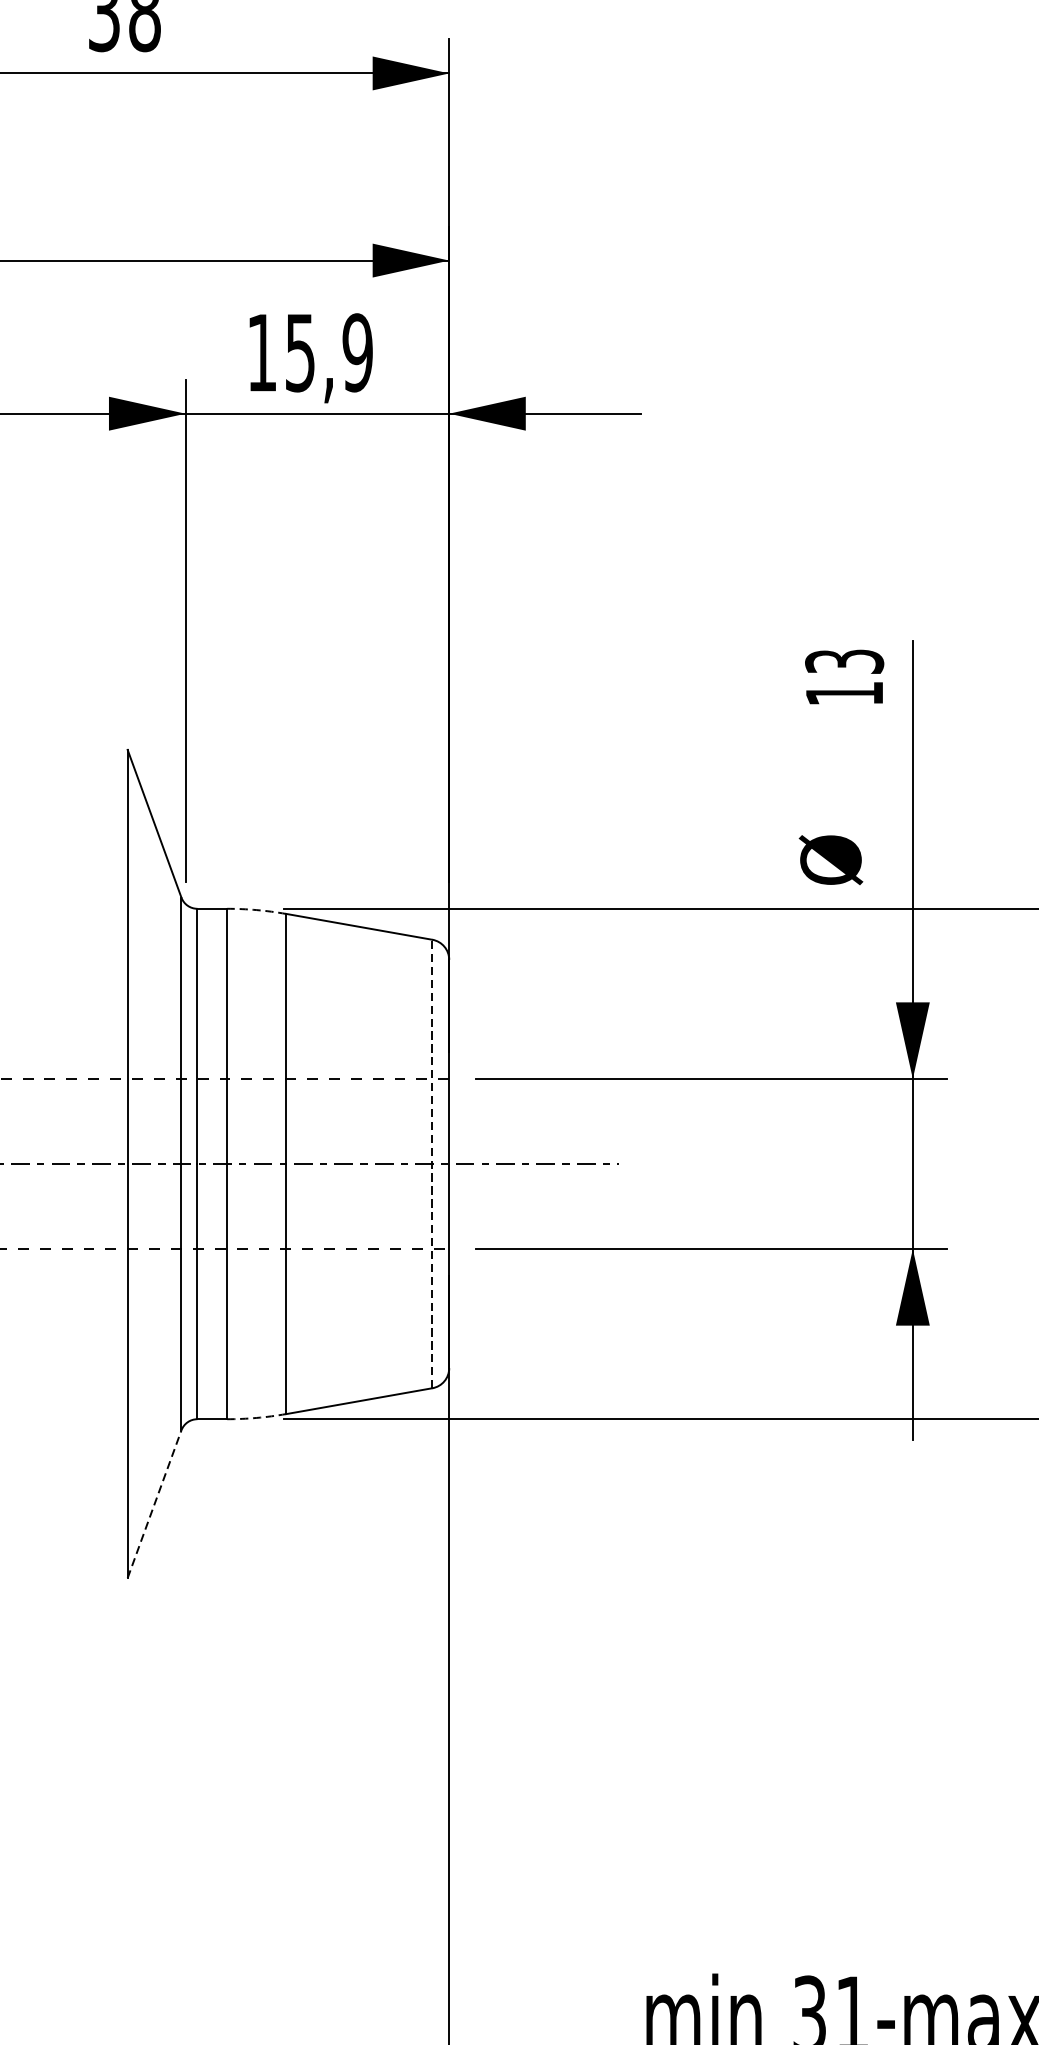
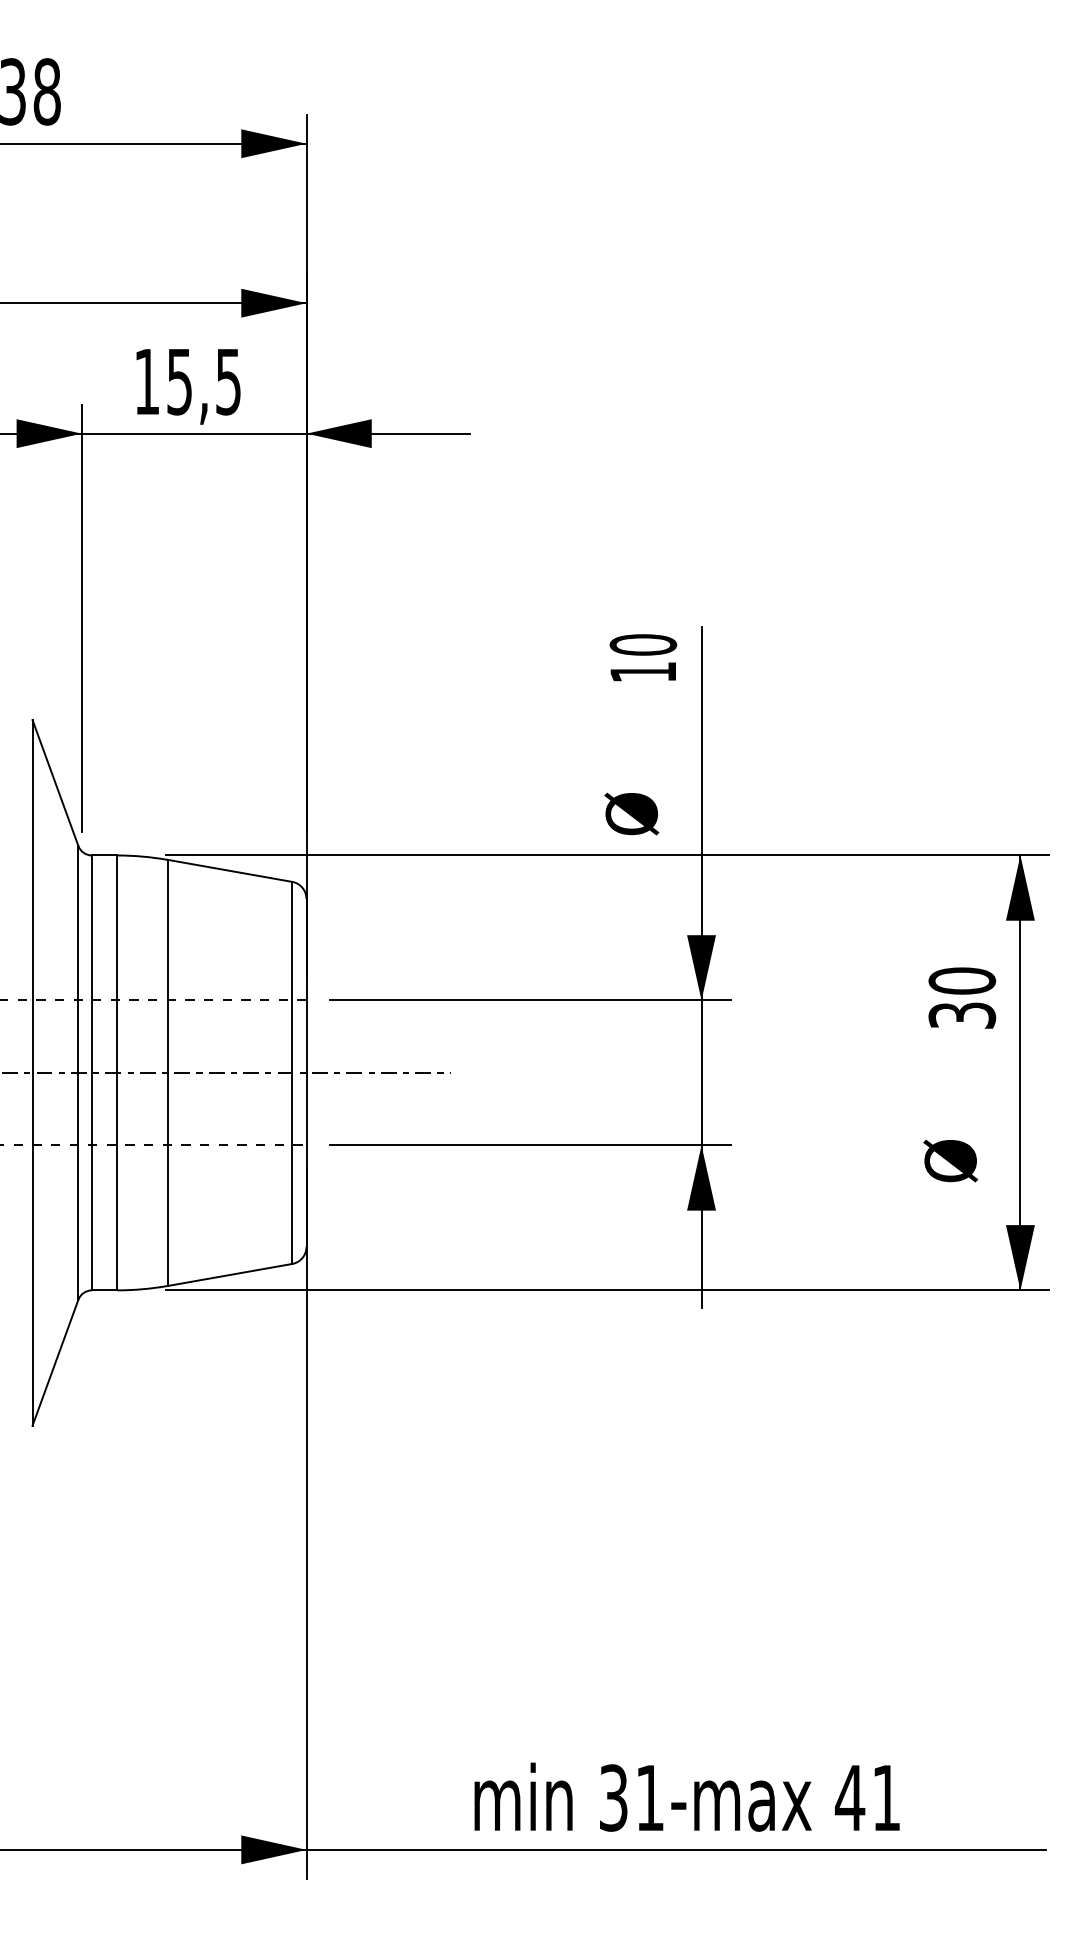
text: (357, 352) -> (228, 381), 15,9 -> 15,5
text: (844, 661) -> (643, 644), 13 -> 10
arc: (256, 909) -> (142, 856), dashed -> solid
line: (432, 1163) -> (292, 1072), dashed -> solid
arc: (256, 1418) -> (142, 1289), dashed -> solid
line: (154, 1503) -> (55, 1362), dashed -> solid

